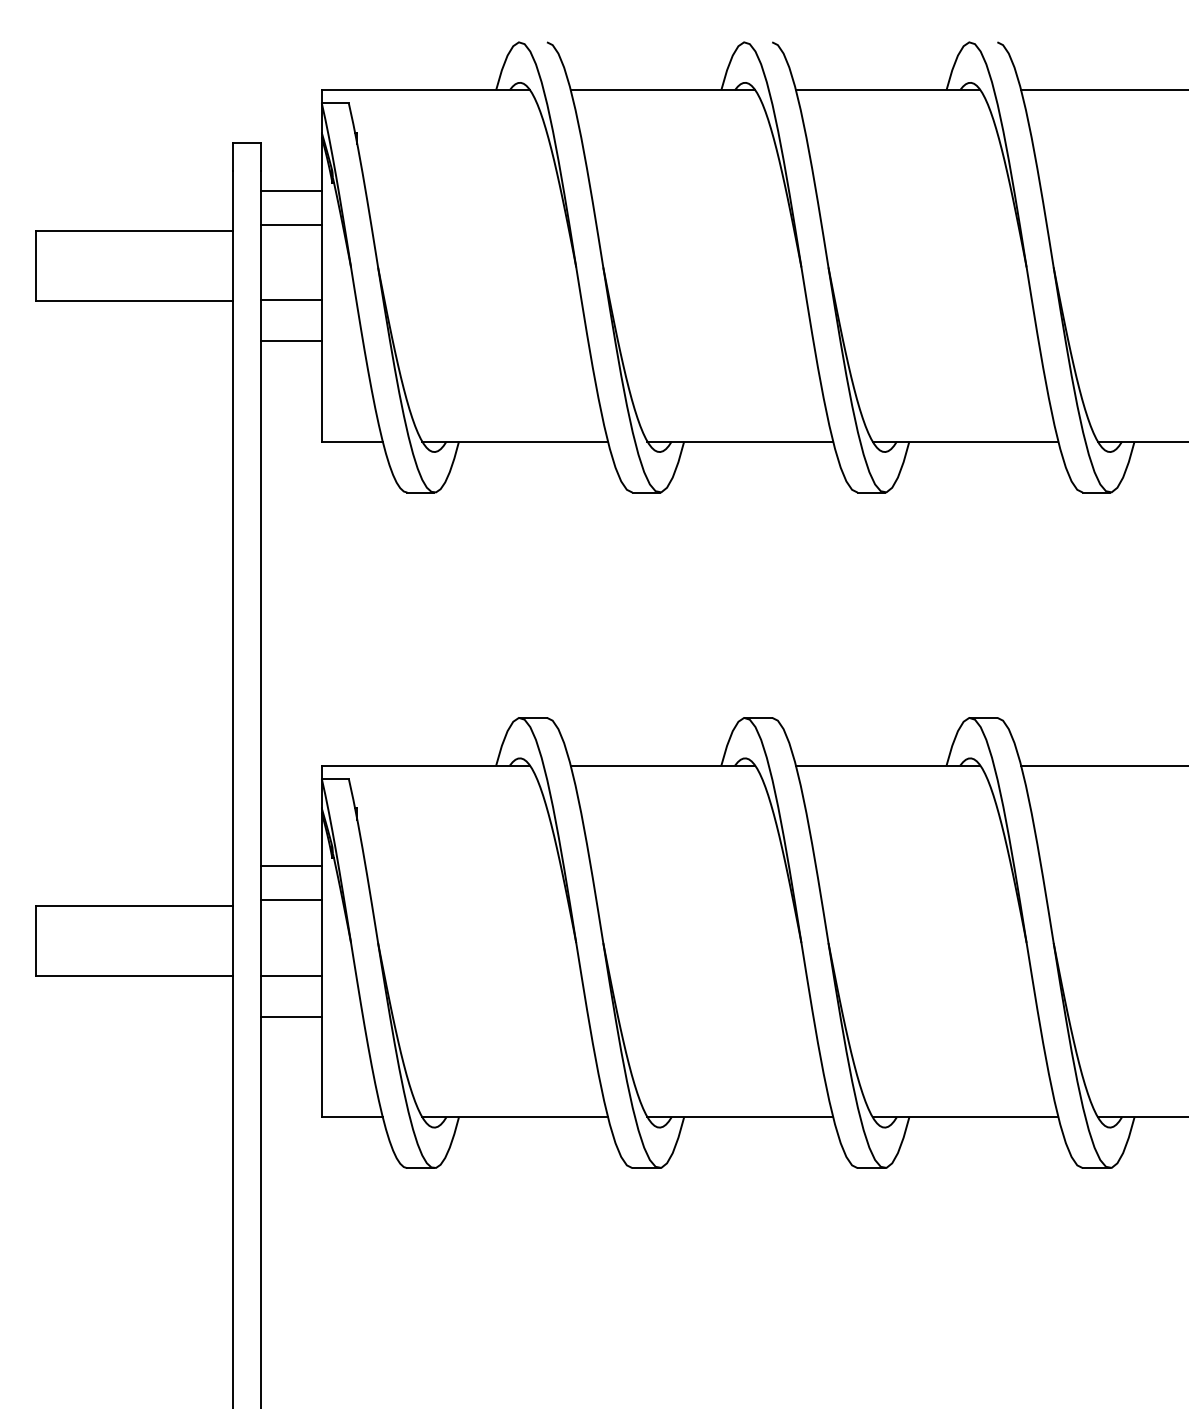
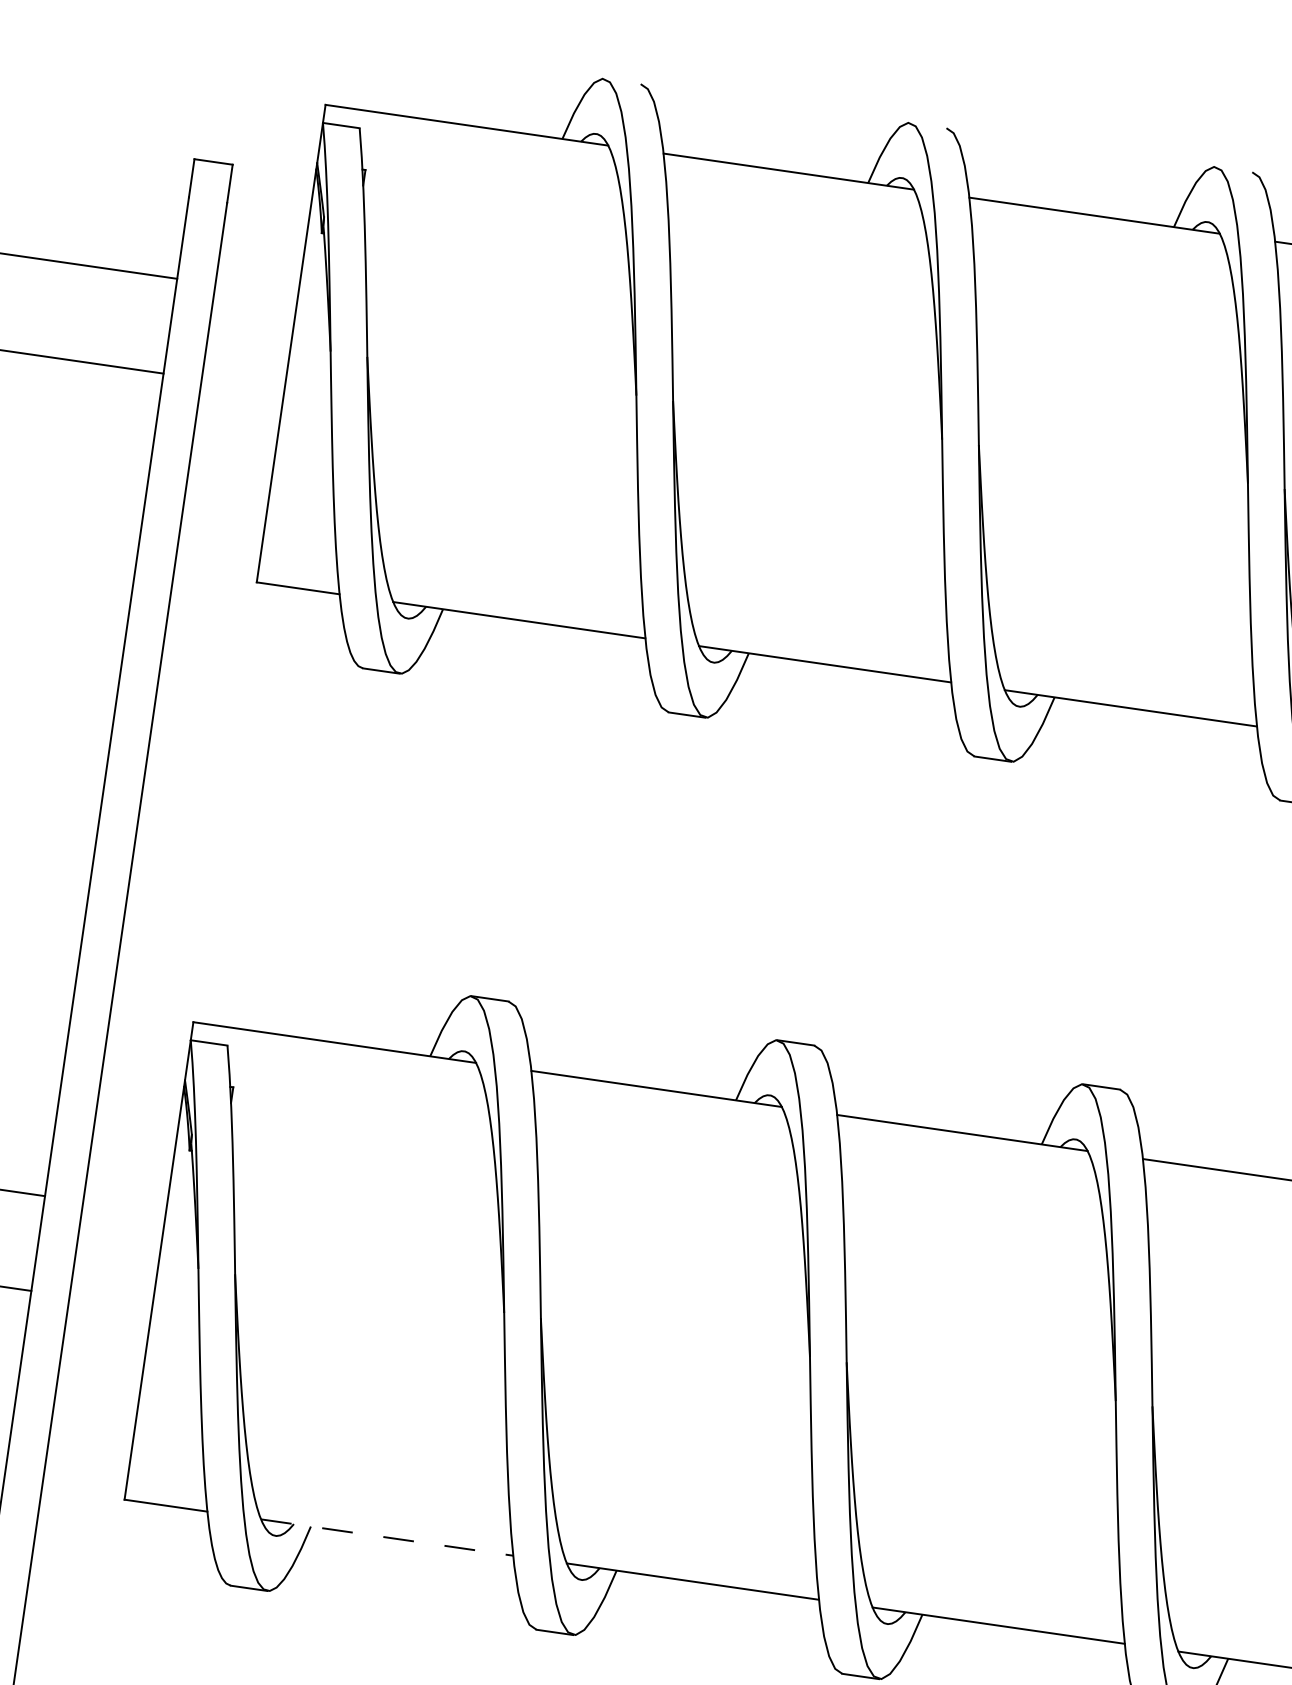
line: (291, 190) -> (264, 235), removed
line: (291, 224) -> (258, 281), removed
line: (291, 300) -> (243, 384), removed
line: (291, 341) -> (235, 440), removed
line: (291, 866) -> (132, 1153), removed
line: (291, 900) -> (125, 1199), removed
line: (291, 975) -> (111, 1301), removed
line: (291, 1016) -> (103, 1357), removed
line: (515, 1117) -> (387, 1538), solid -> dashed

